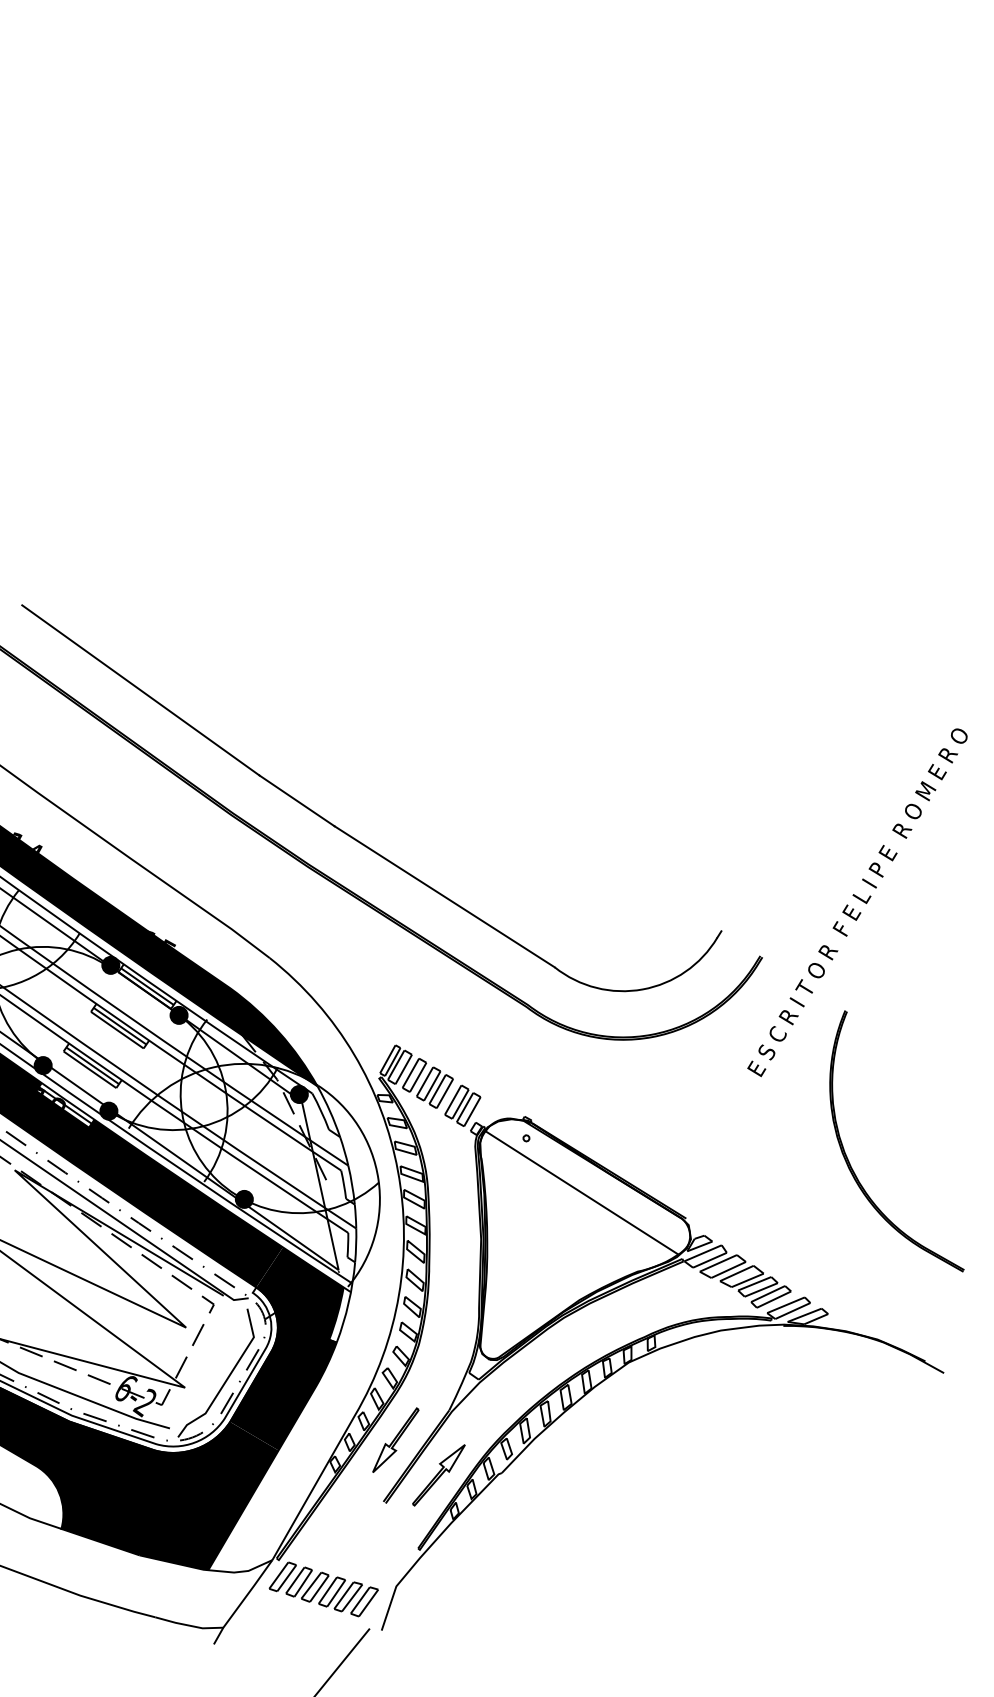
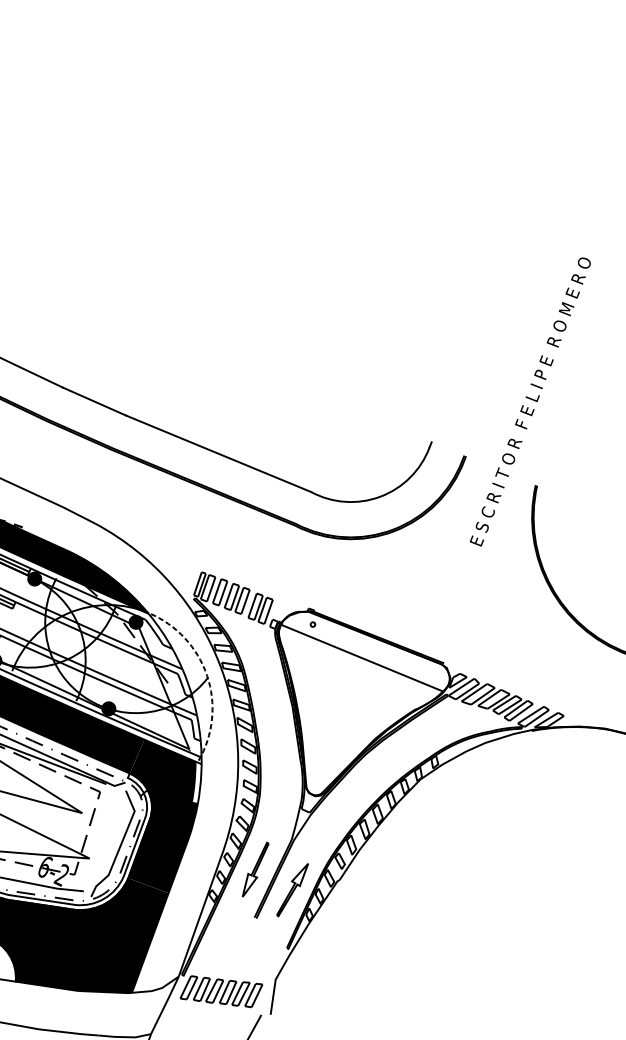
arc: (378, 1179) -> (207, 675), solid -> dashed

